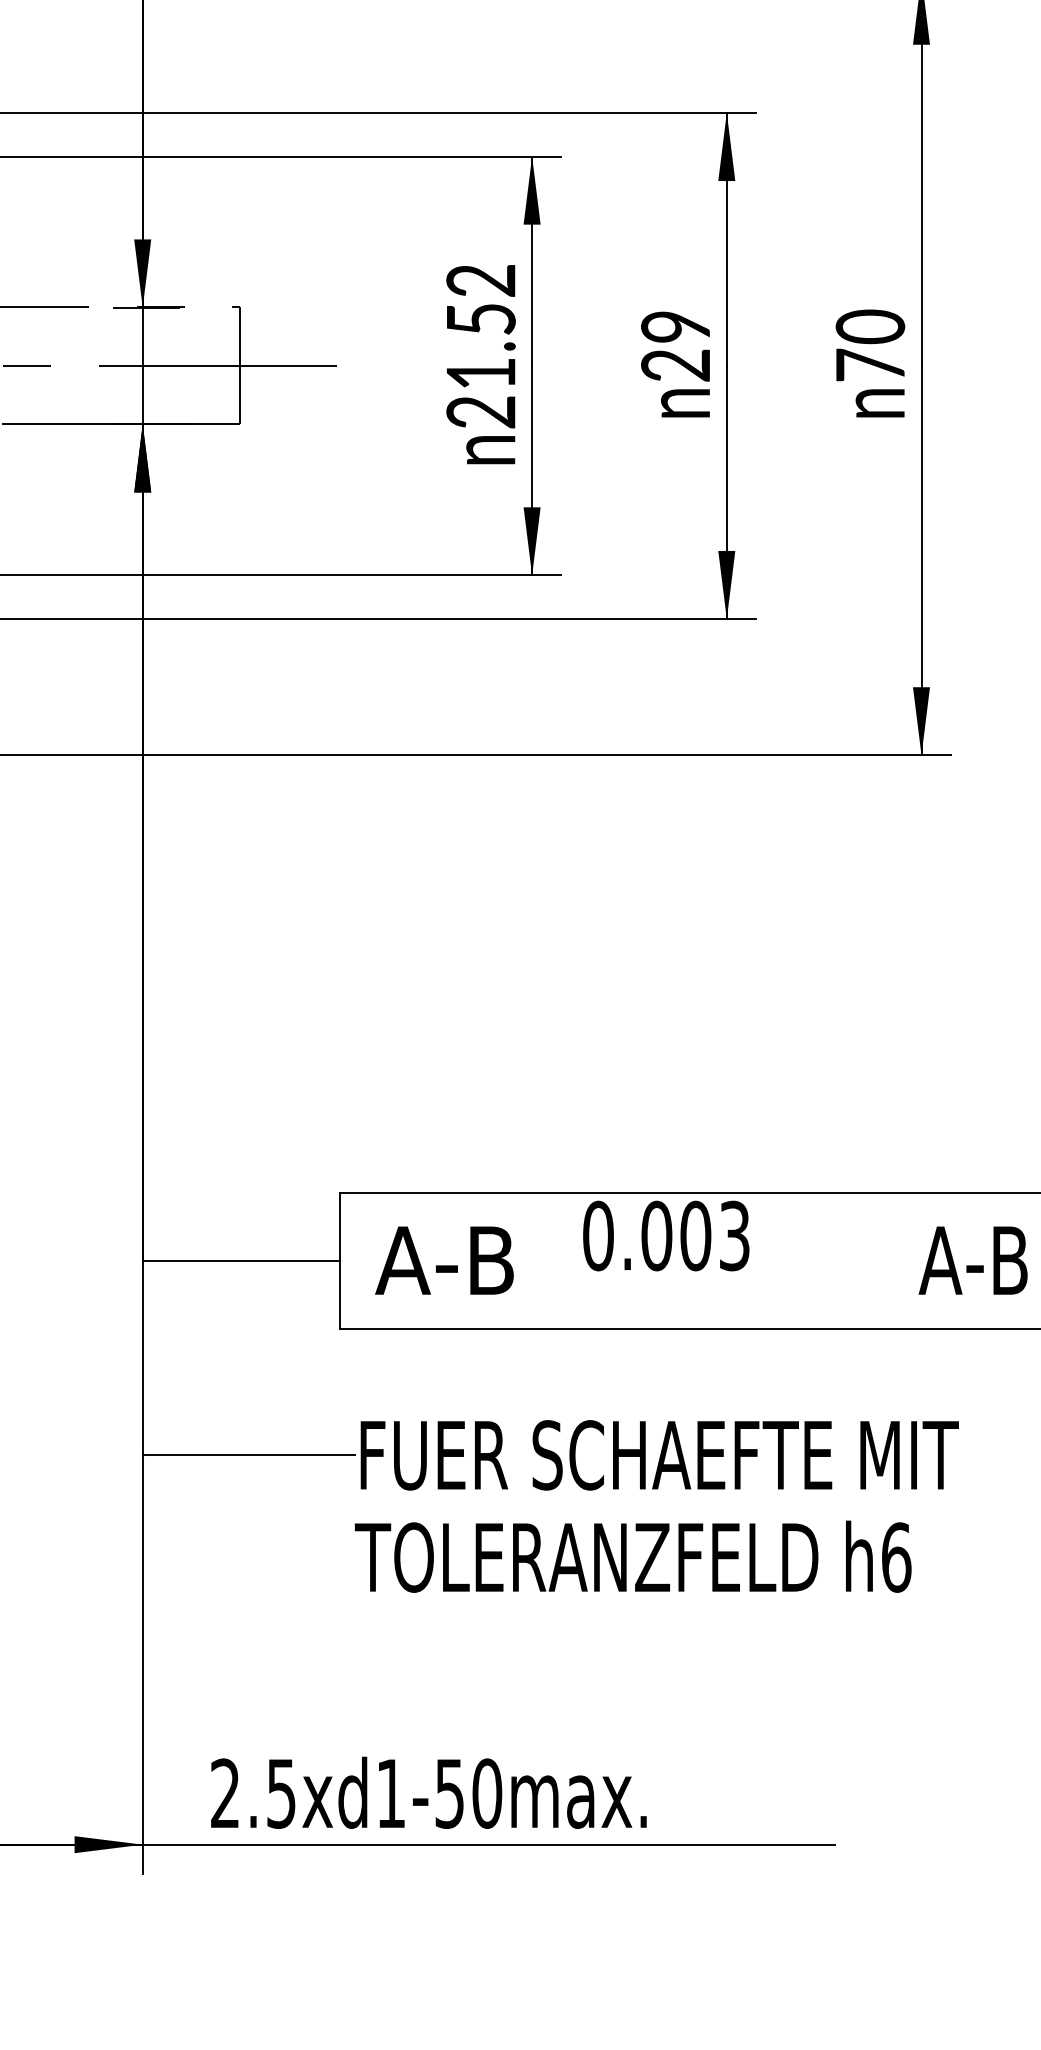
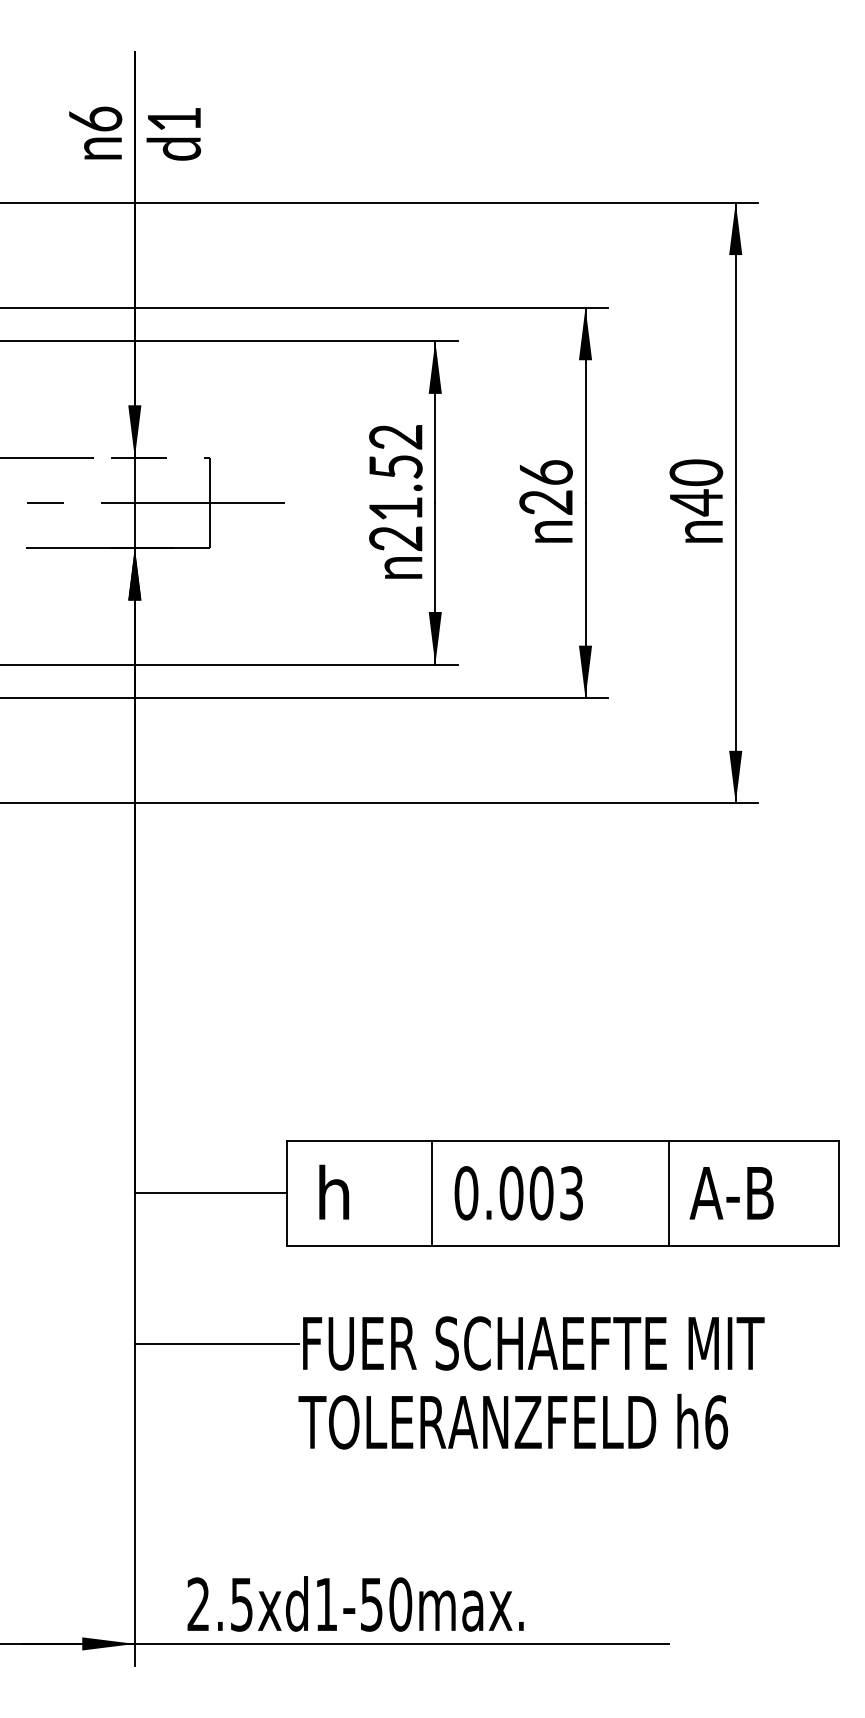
text: (674, 326) -> (545, 472), 29 -> 26
text: (870, 365) -> (696, 502), 70 -> 40
text: (665, 1236) -> (518, 1193), moved
text: (444, 1258) -> (367, 1191), A-B -> h
line: (527, 1259) -> (431, 1192), added
line: (835, 1259) -> (669, 1192), added
text: (973, 1260) -> (731, 1193), moved

